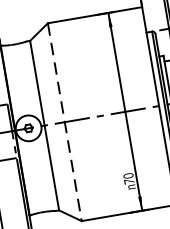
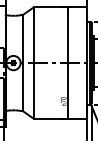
line: (64, 123) -> (33, 63), dashed -> solid

